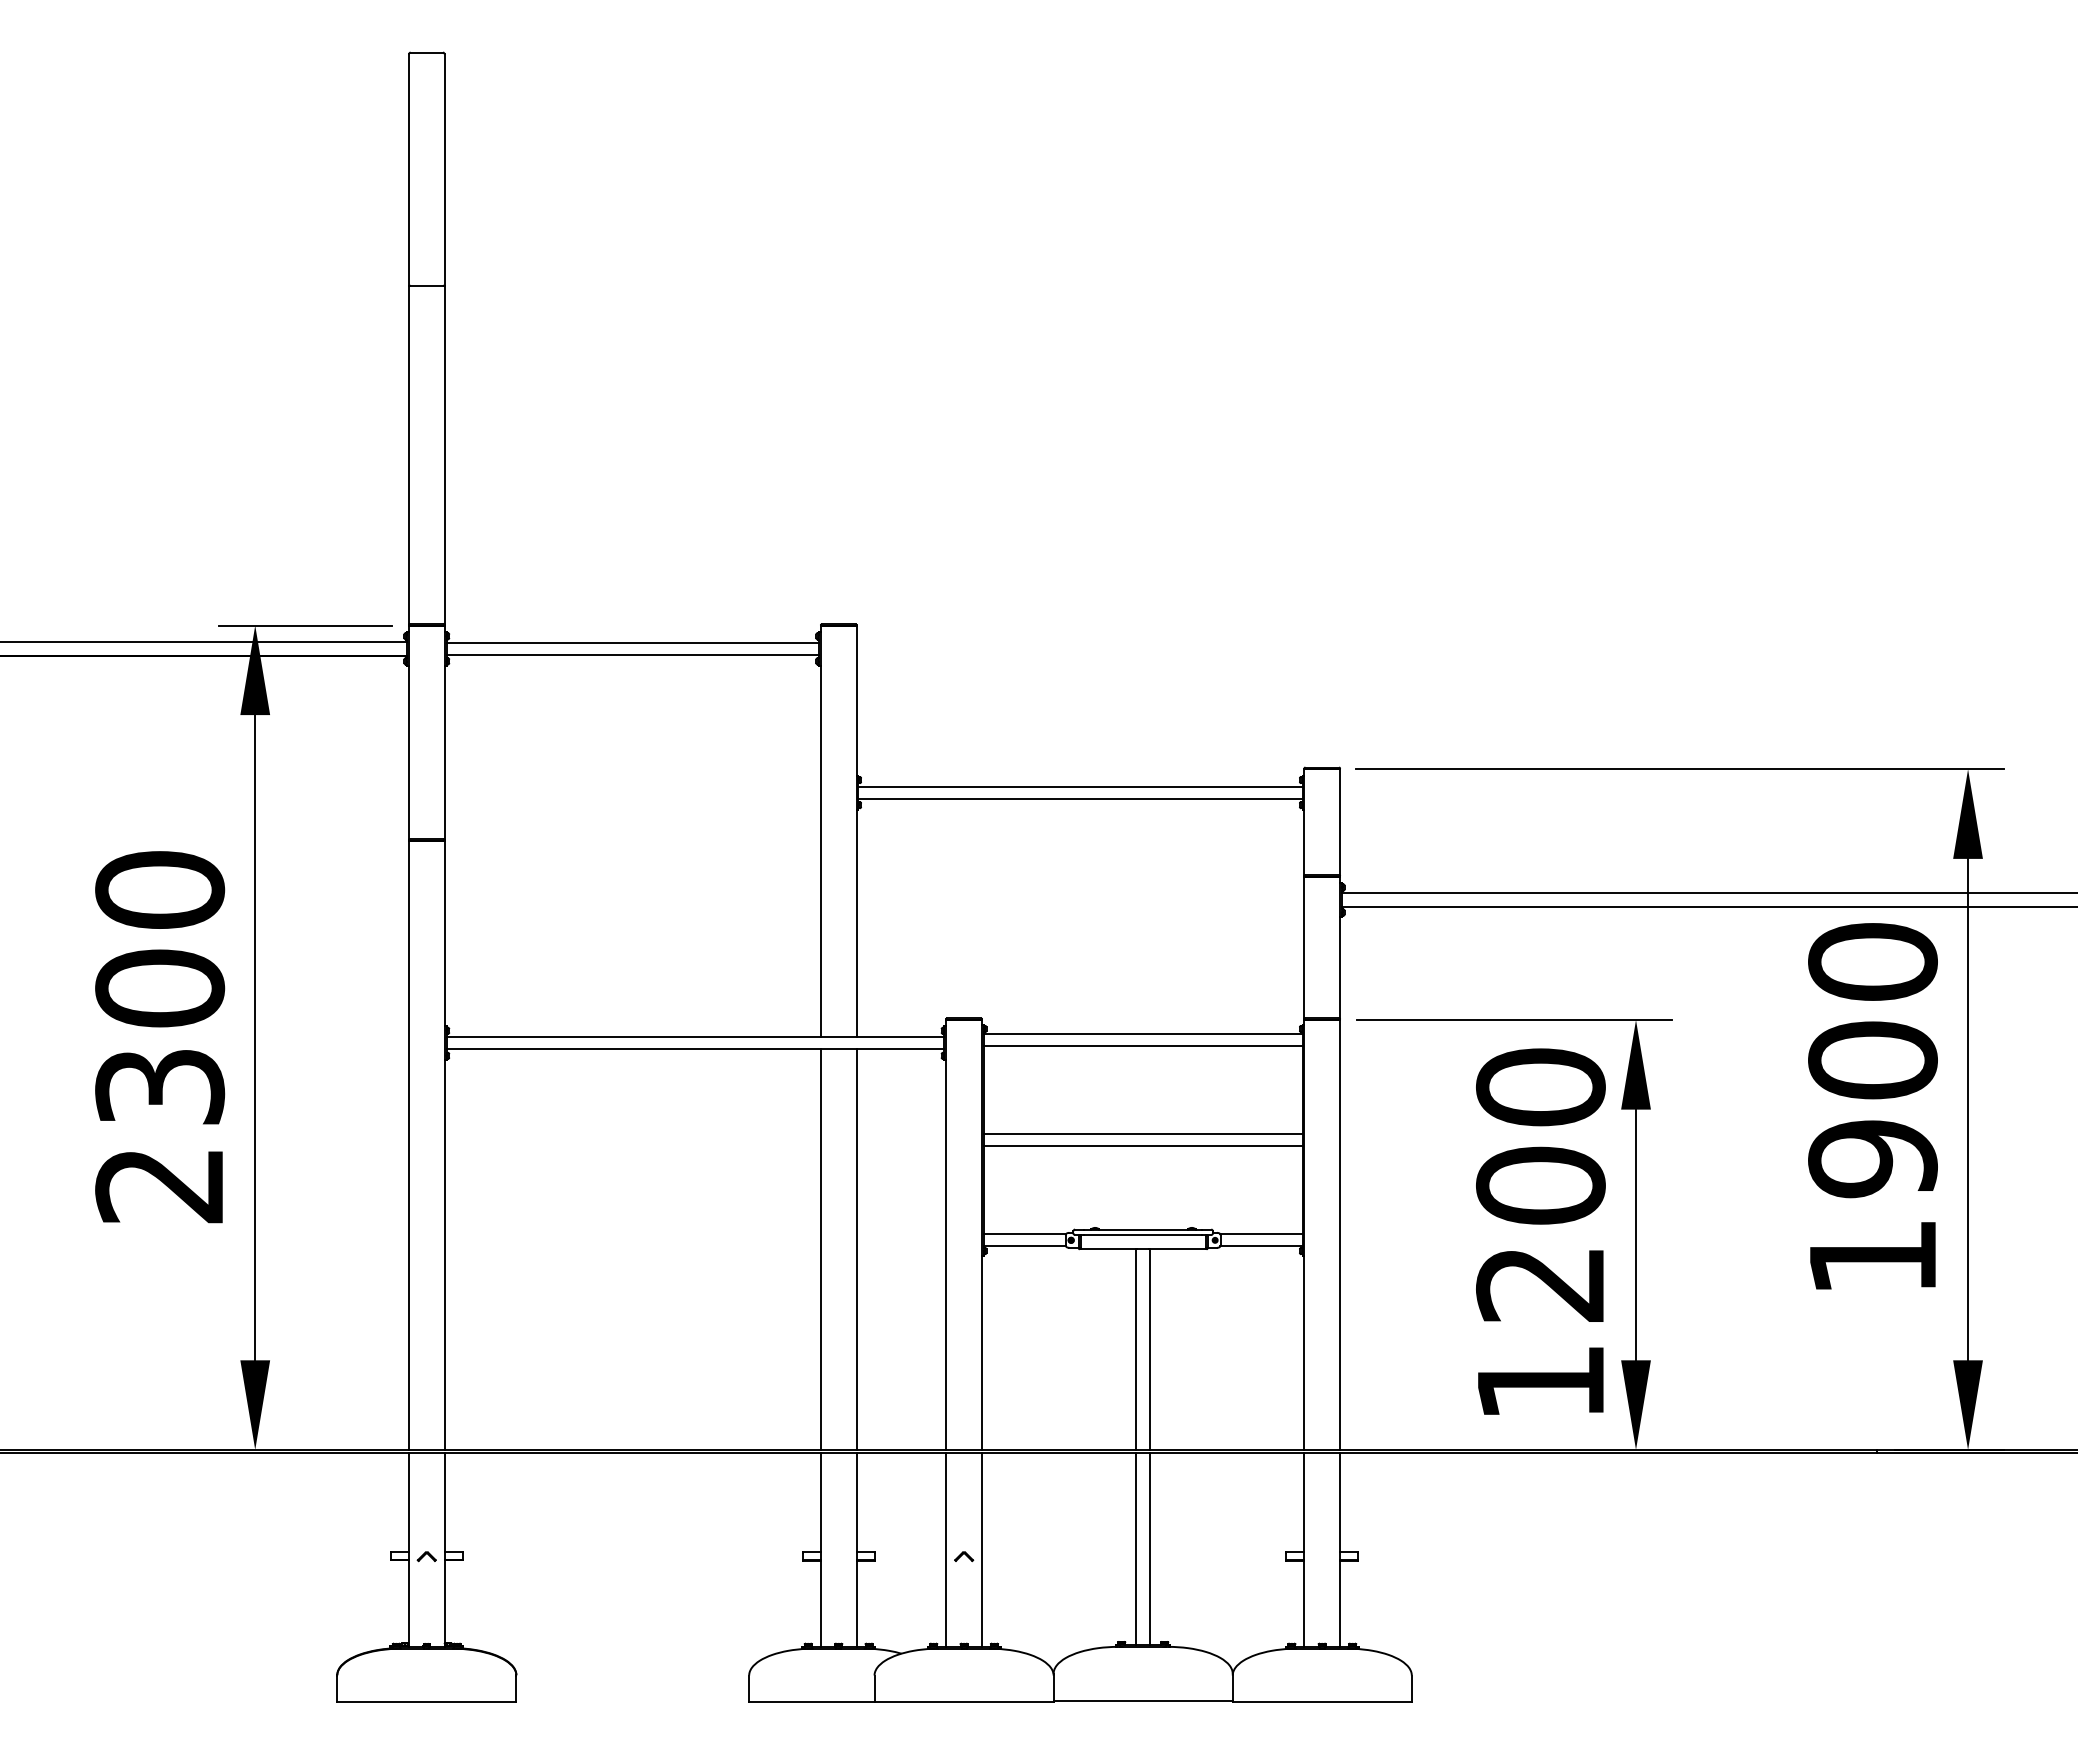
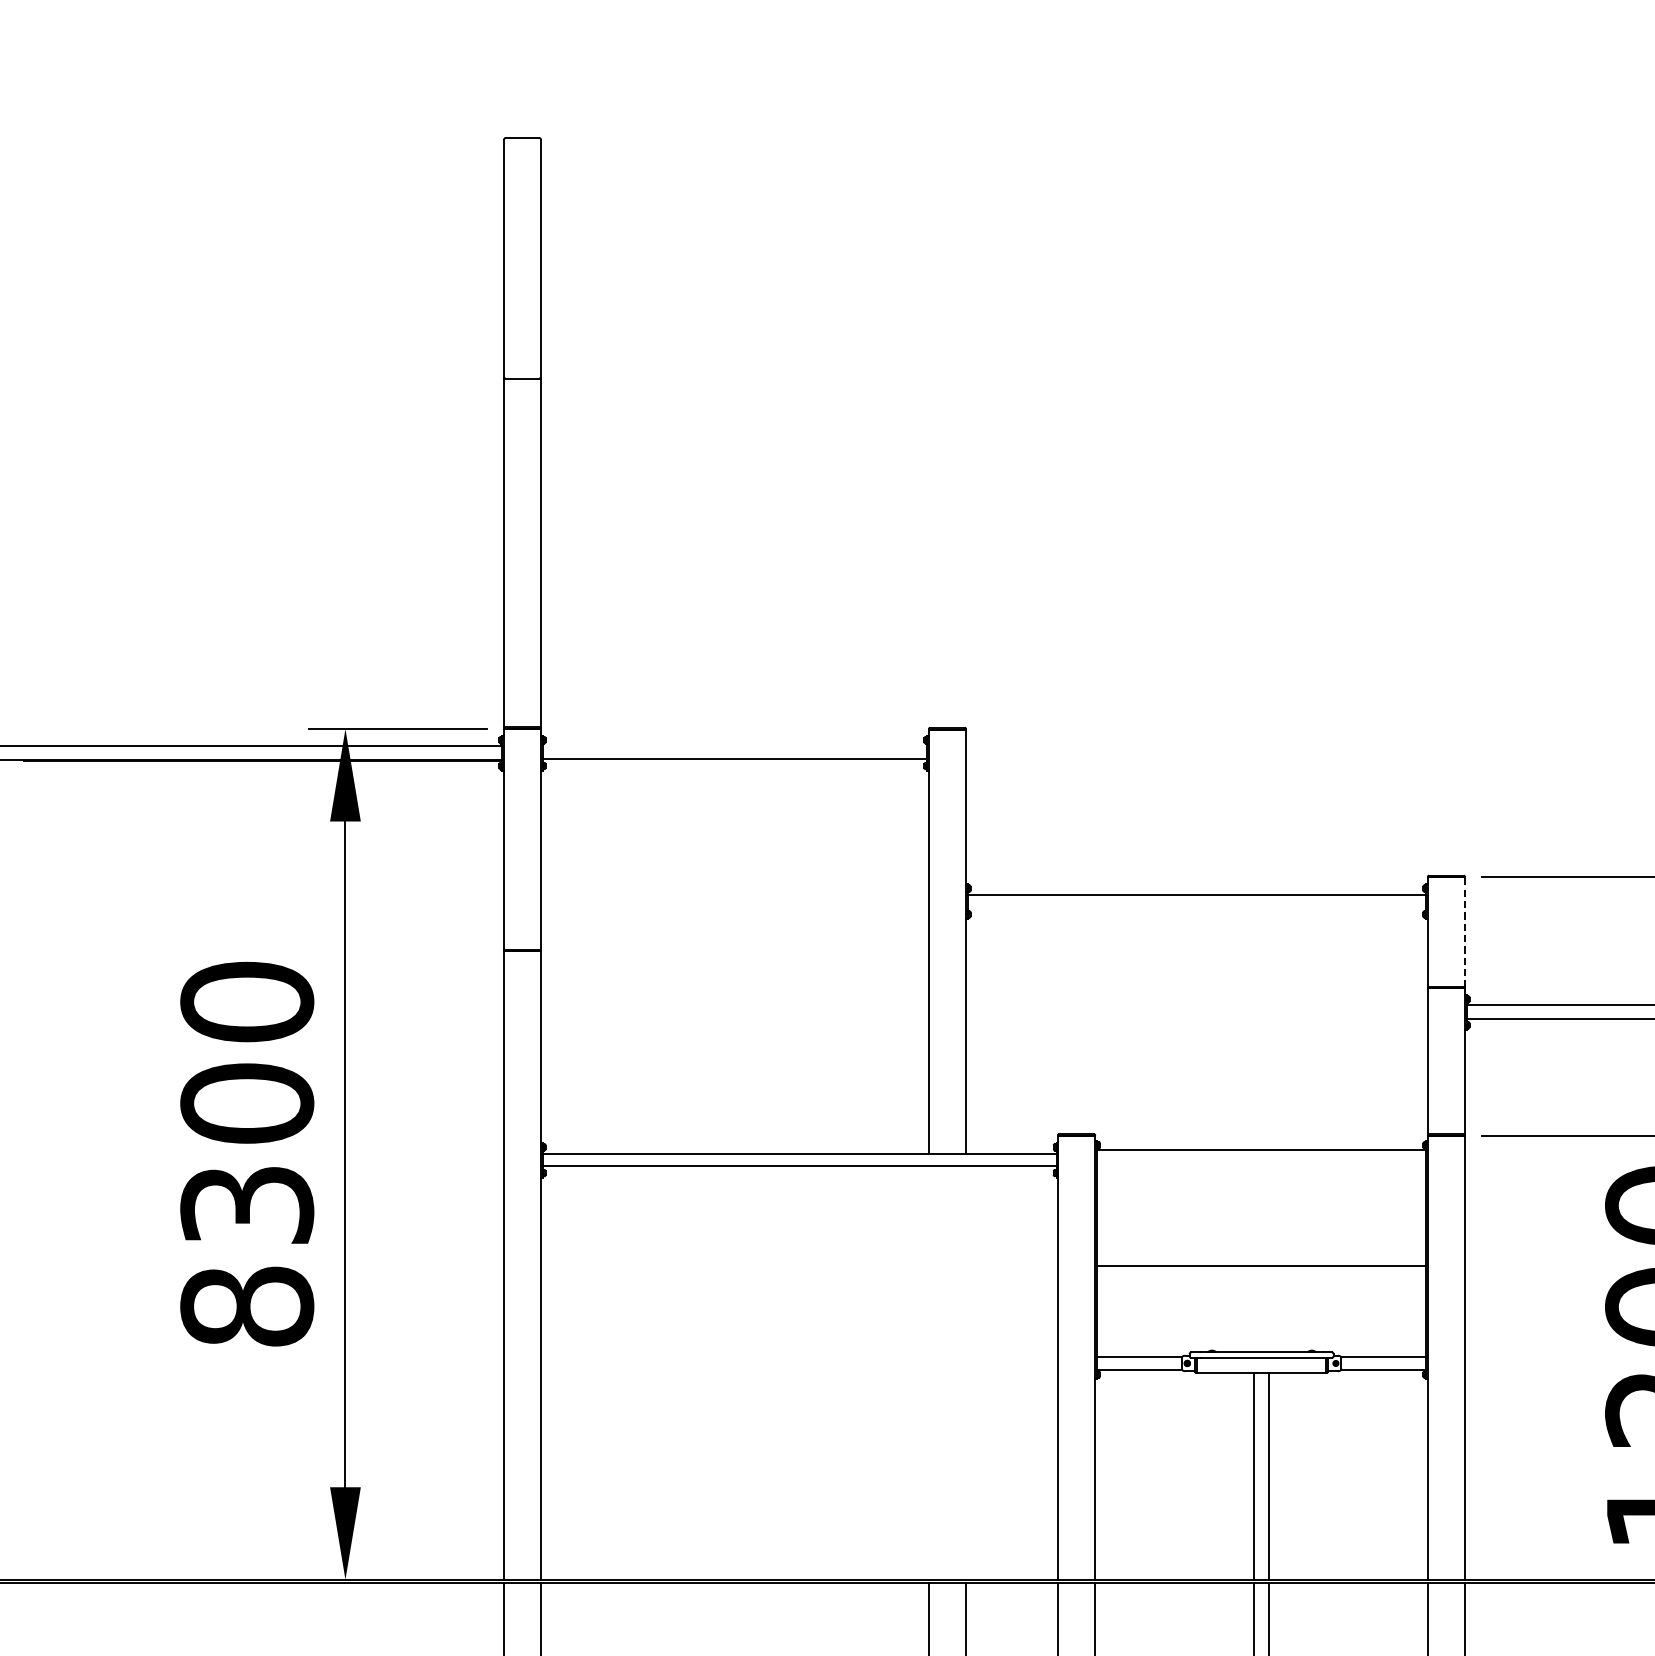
line: (632, 642) -> (734, 746), removed
line: (1080, 798) -> (1196, 907), removed
line: (1340, 822) -> (1465, 932), solid -> dashed
line: (1142, 1045) -> (1260, 1162), removed
line: (1142, 1134) -> (1260, 1254), removed
text: (160, 1184) -> (247, 1305), 2300 -> 8300
line: (820, 1249) -> (928, 1372), removed
line: (856, 1249) -> (965, 1372), removed

